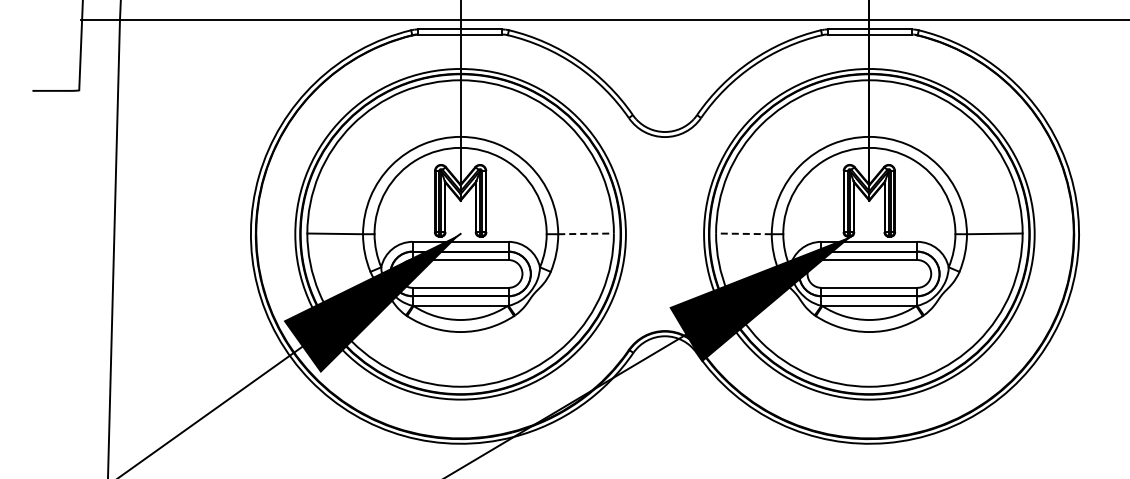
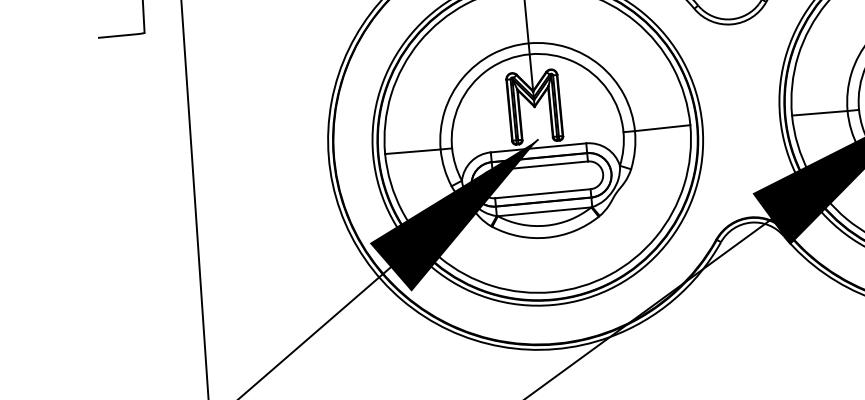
line: (586, 233) -> (663, 127), dashed -> solid
line: (743, 233) -> (819, 112), dashed -> solid

